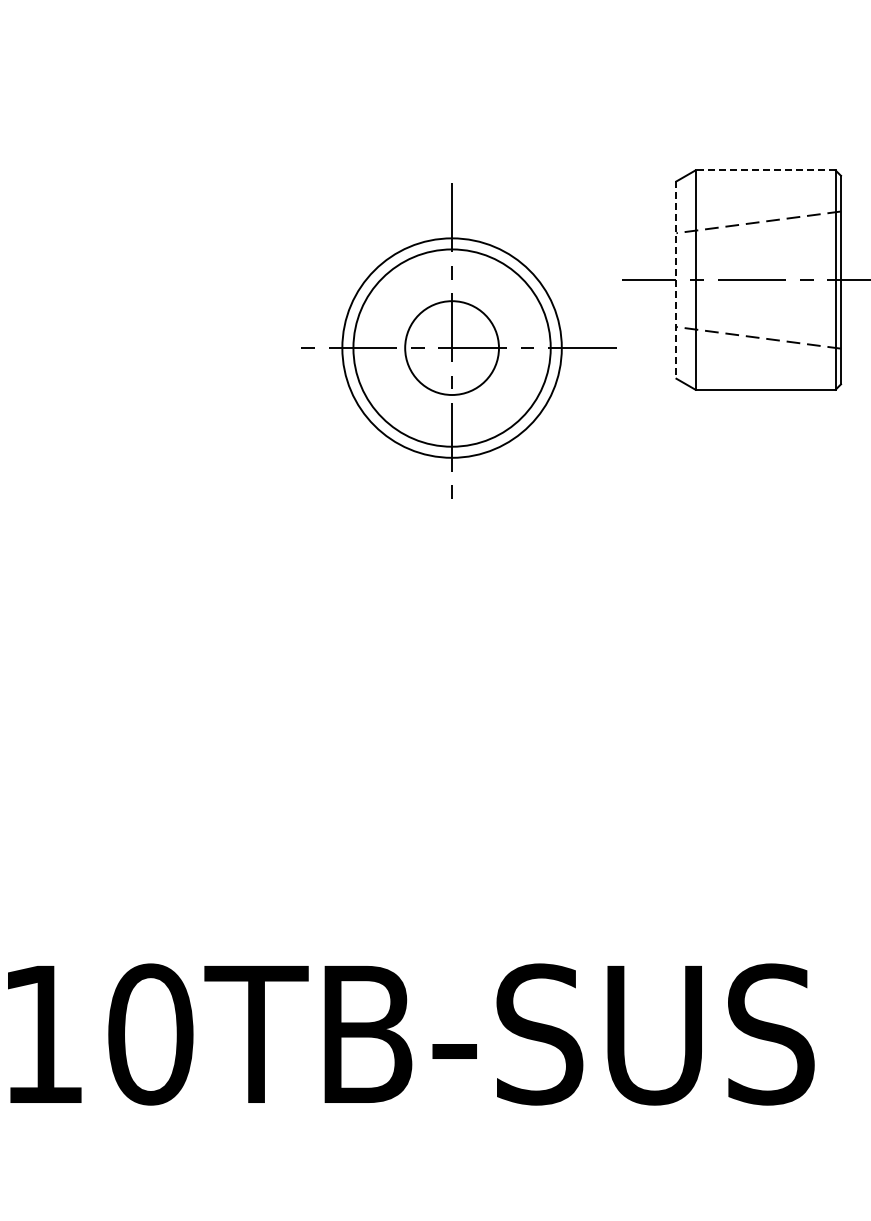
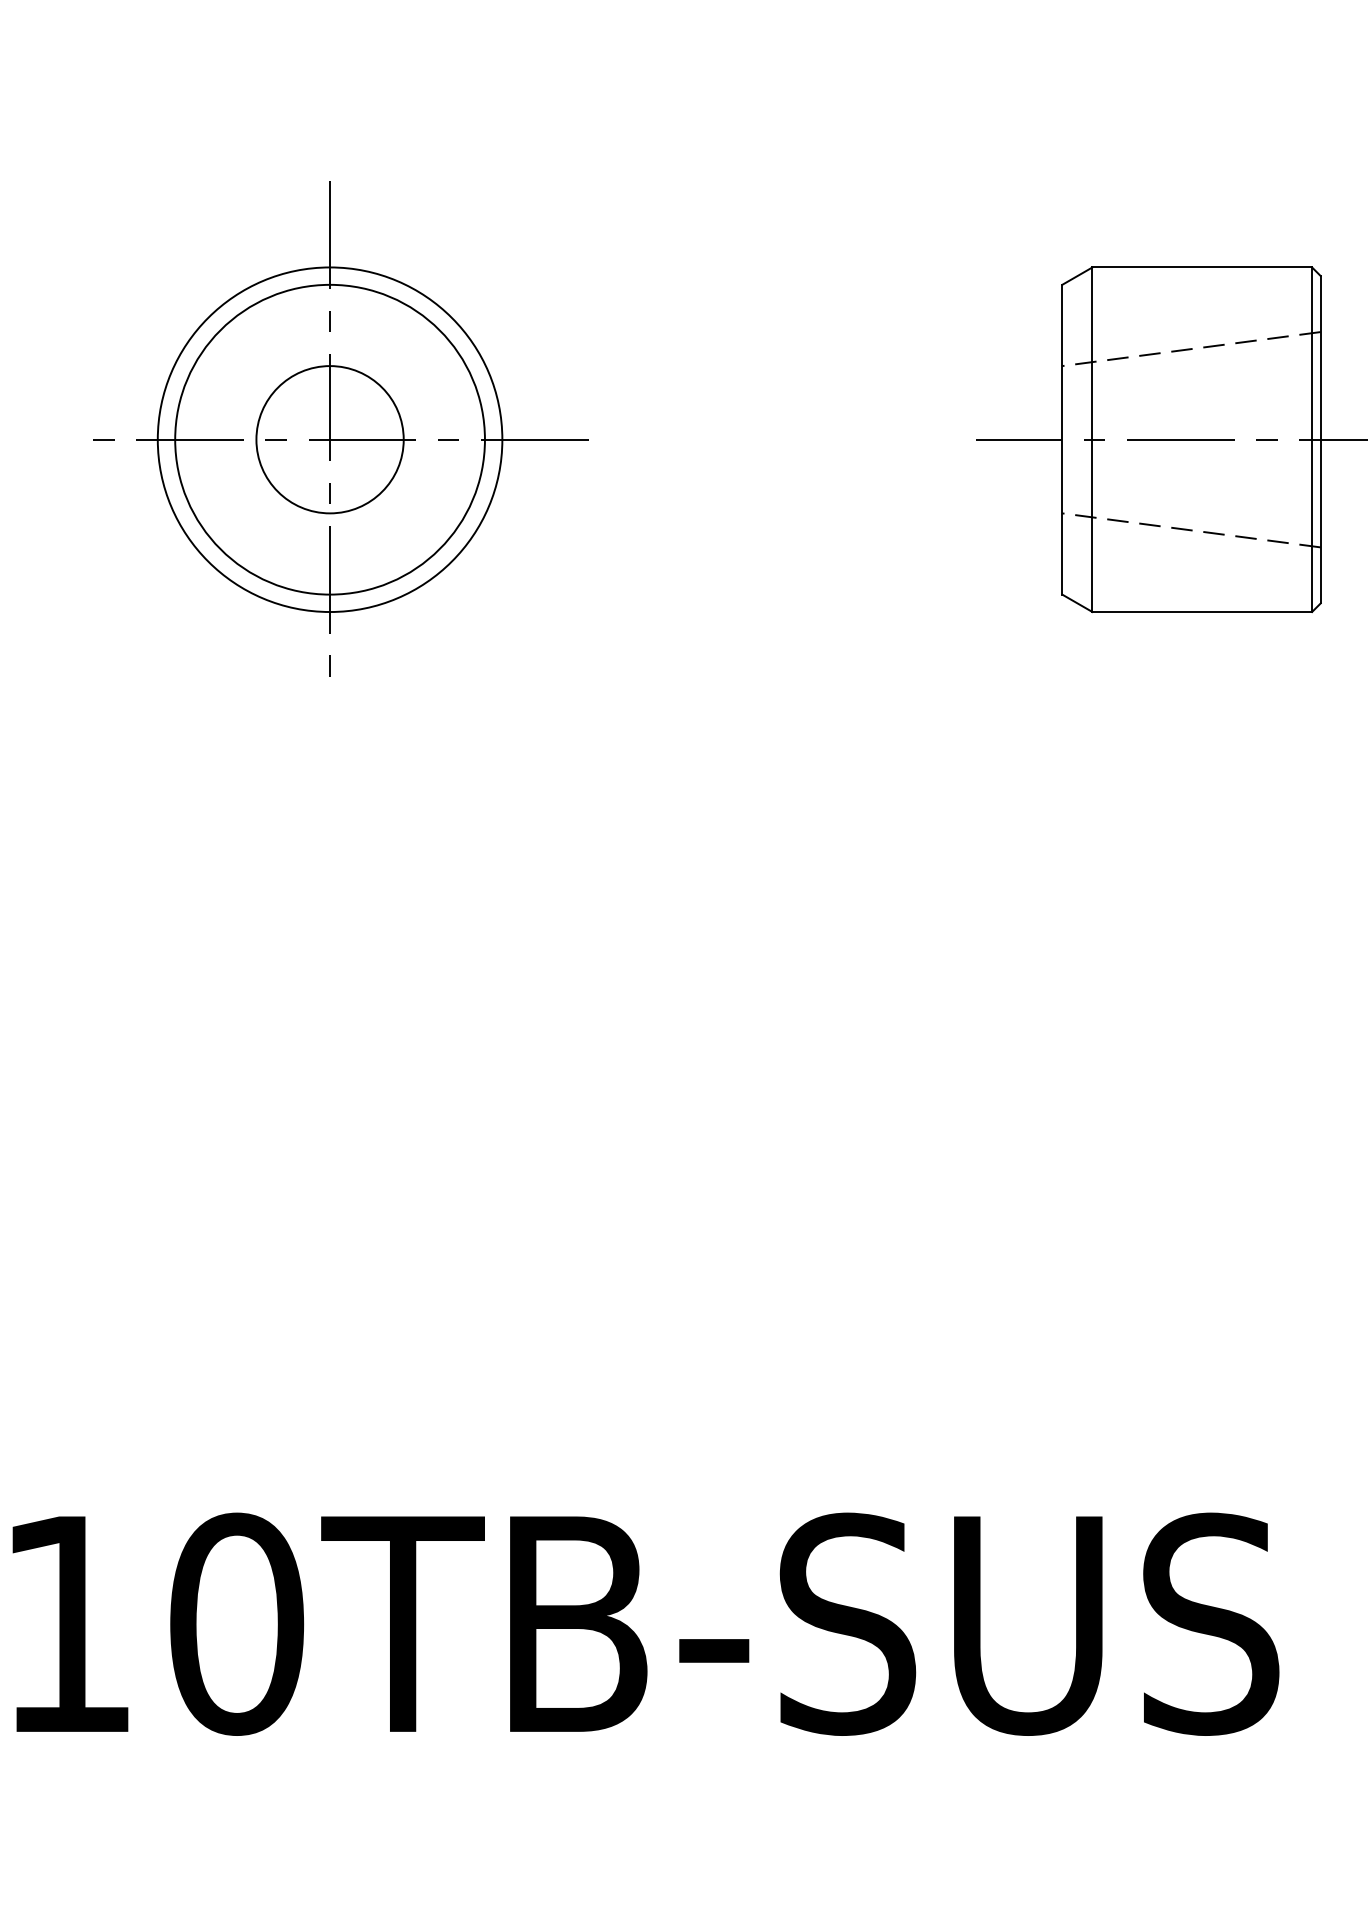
line: (765, 170) -> (1202, 267), dashed -> solid
line: (676, 280) -> (1062, 440), dashed -> solid
part: (458, 340) -> (340, 427), moved

